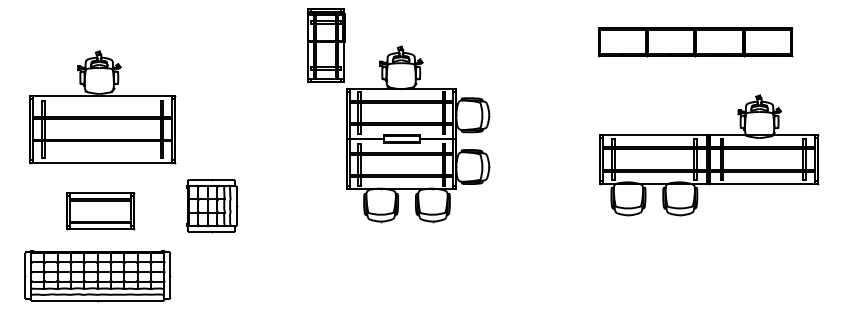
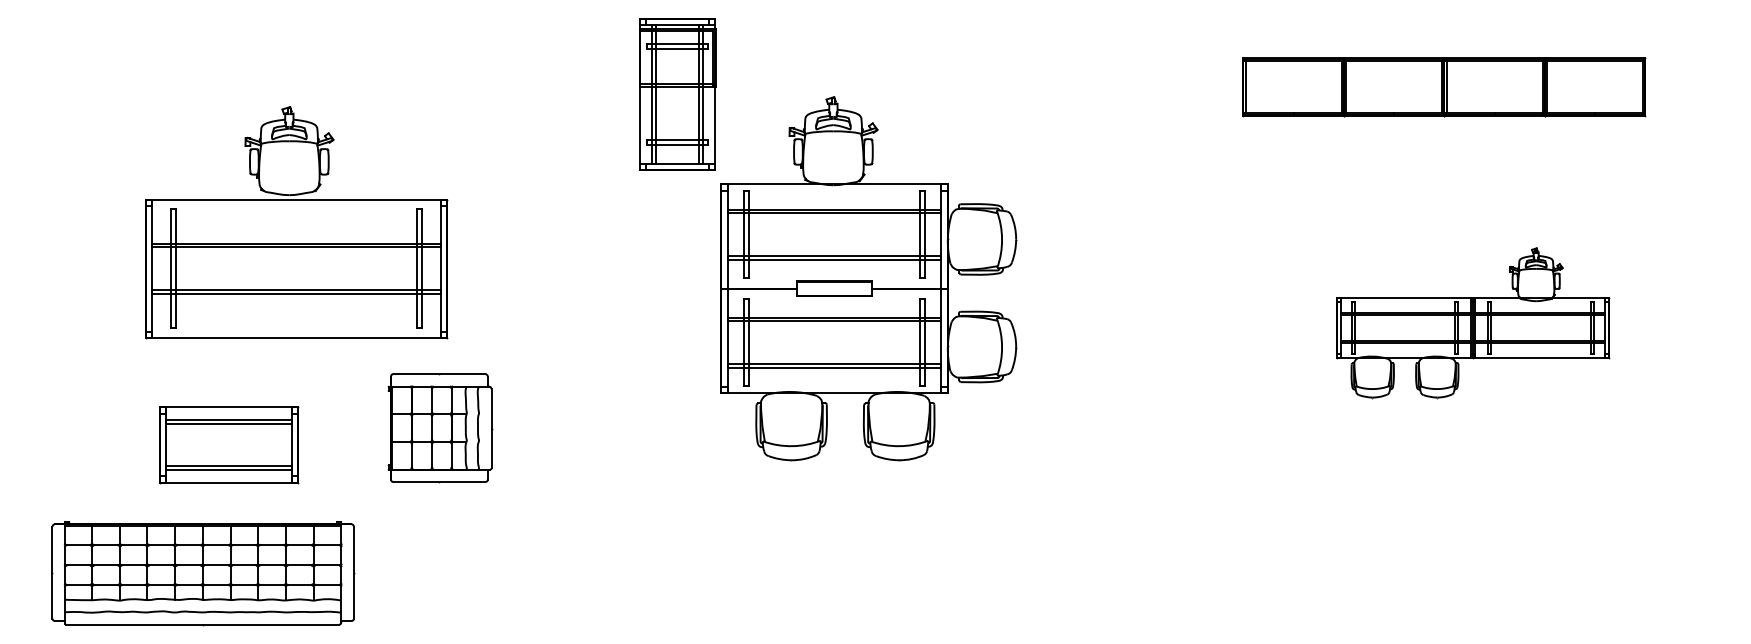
part: (102, 107) -> (295, 223), moved
part: (709, 155) -> (1473, 323), size x0.6
part: (100, 211) -> (229, 445), moved

